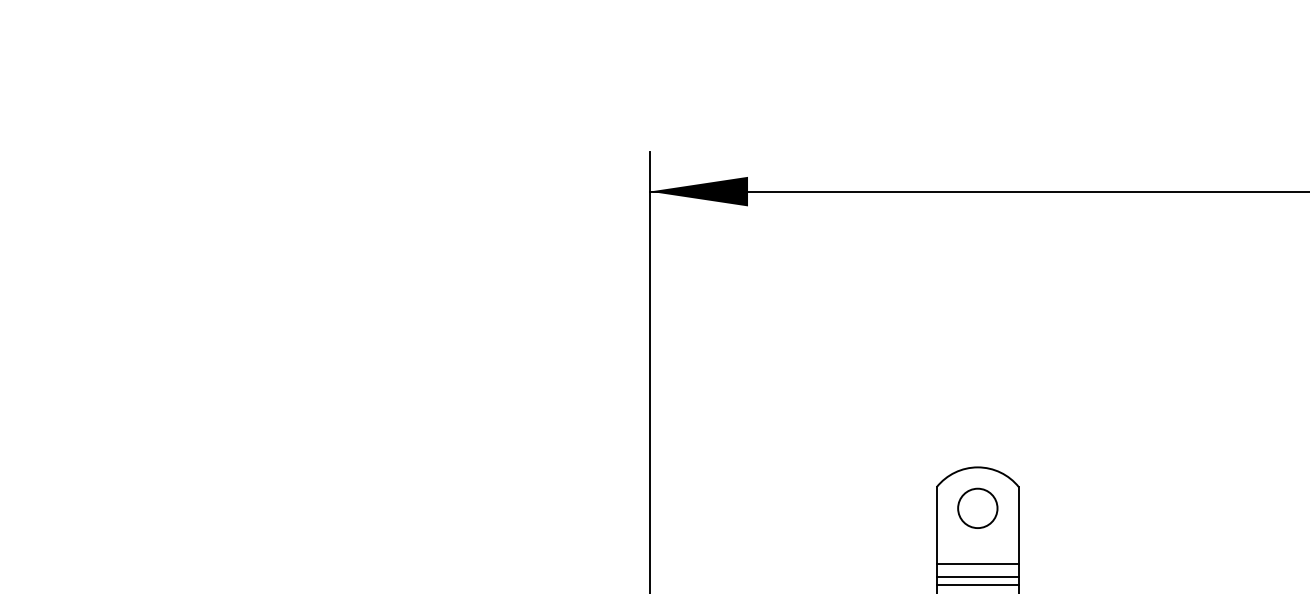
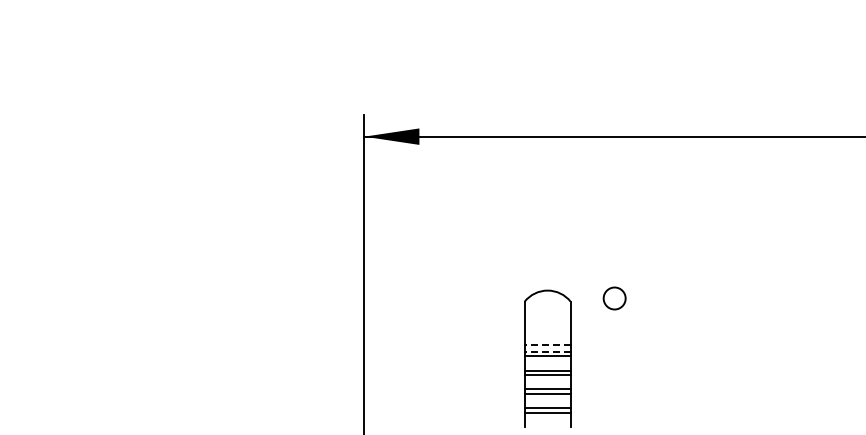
circle: (977, 508) -> (614, 298), moved
line: (977, 563) -> (547, 344), solid -> dashed
line: (977, 576) -> (547, 351), solid -> dashed

